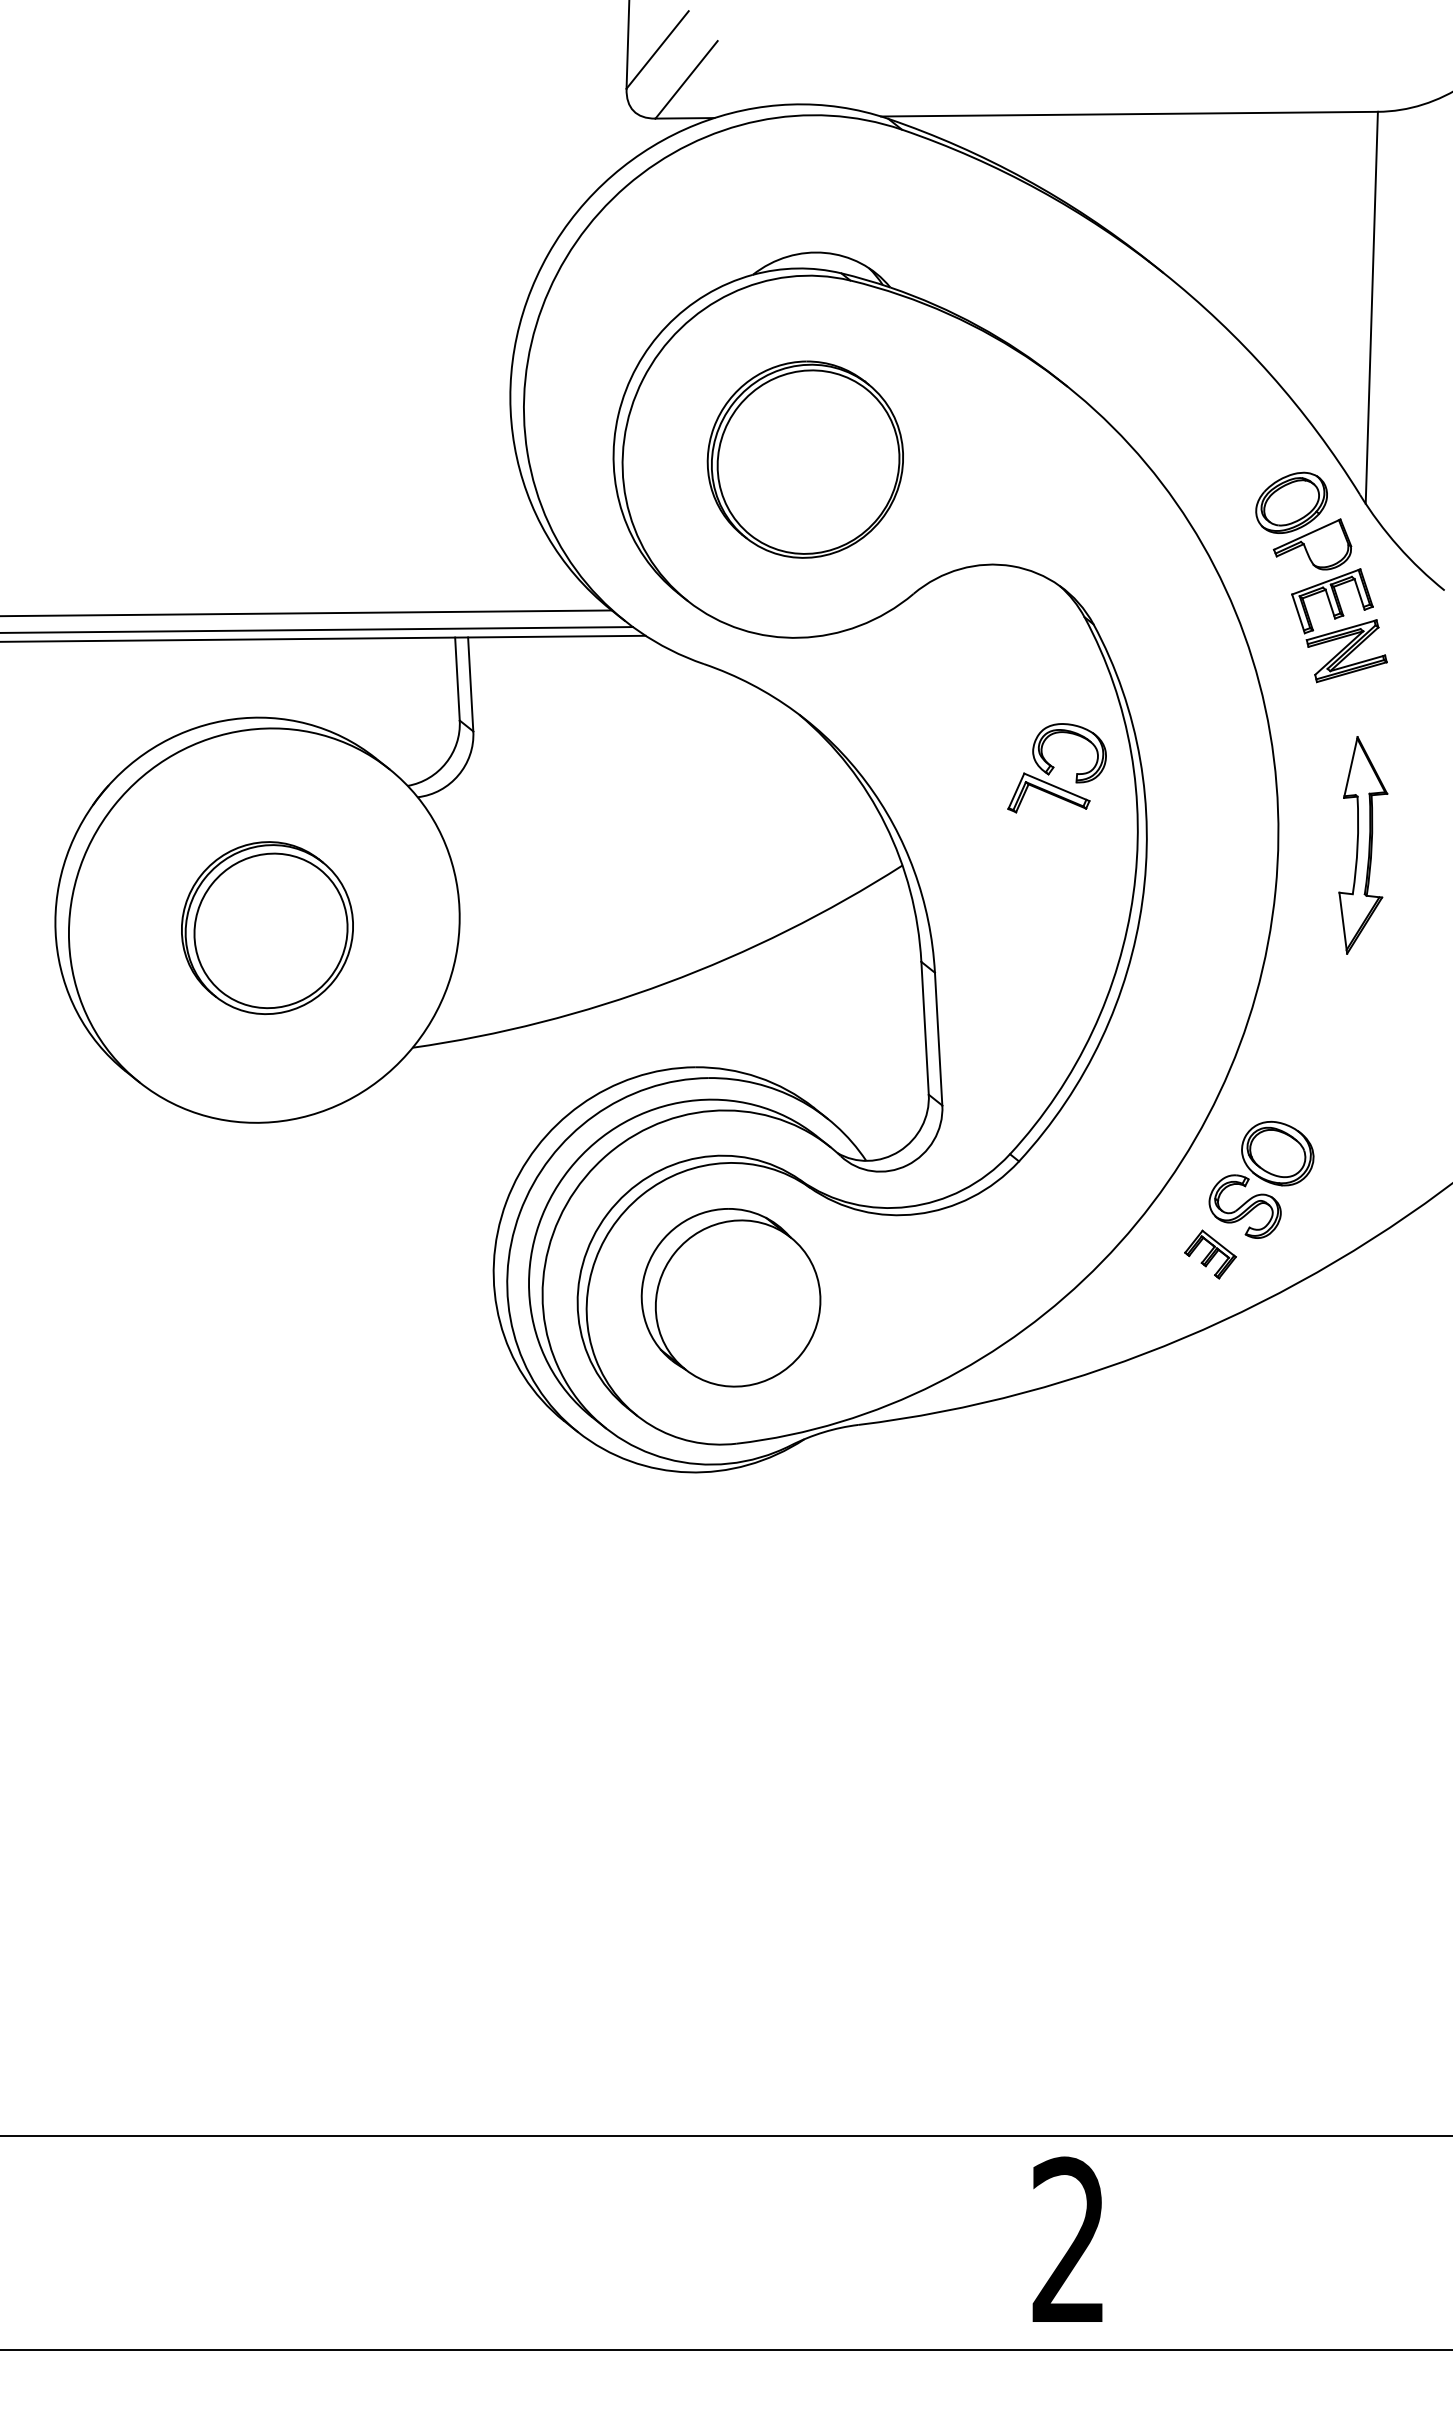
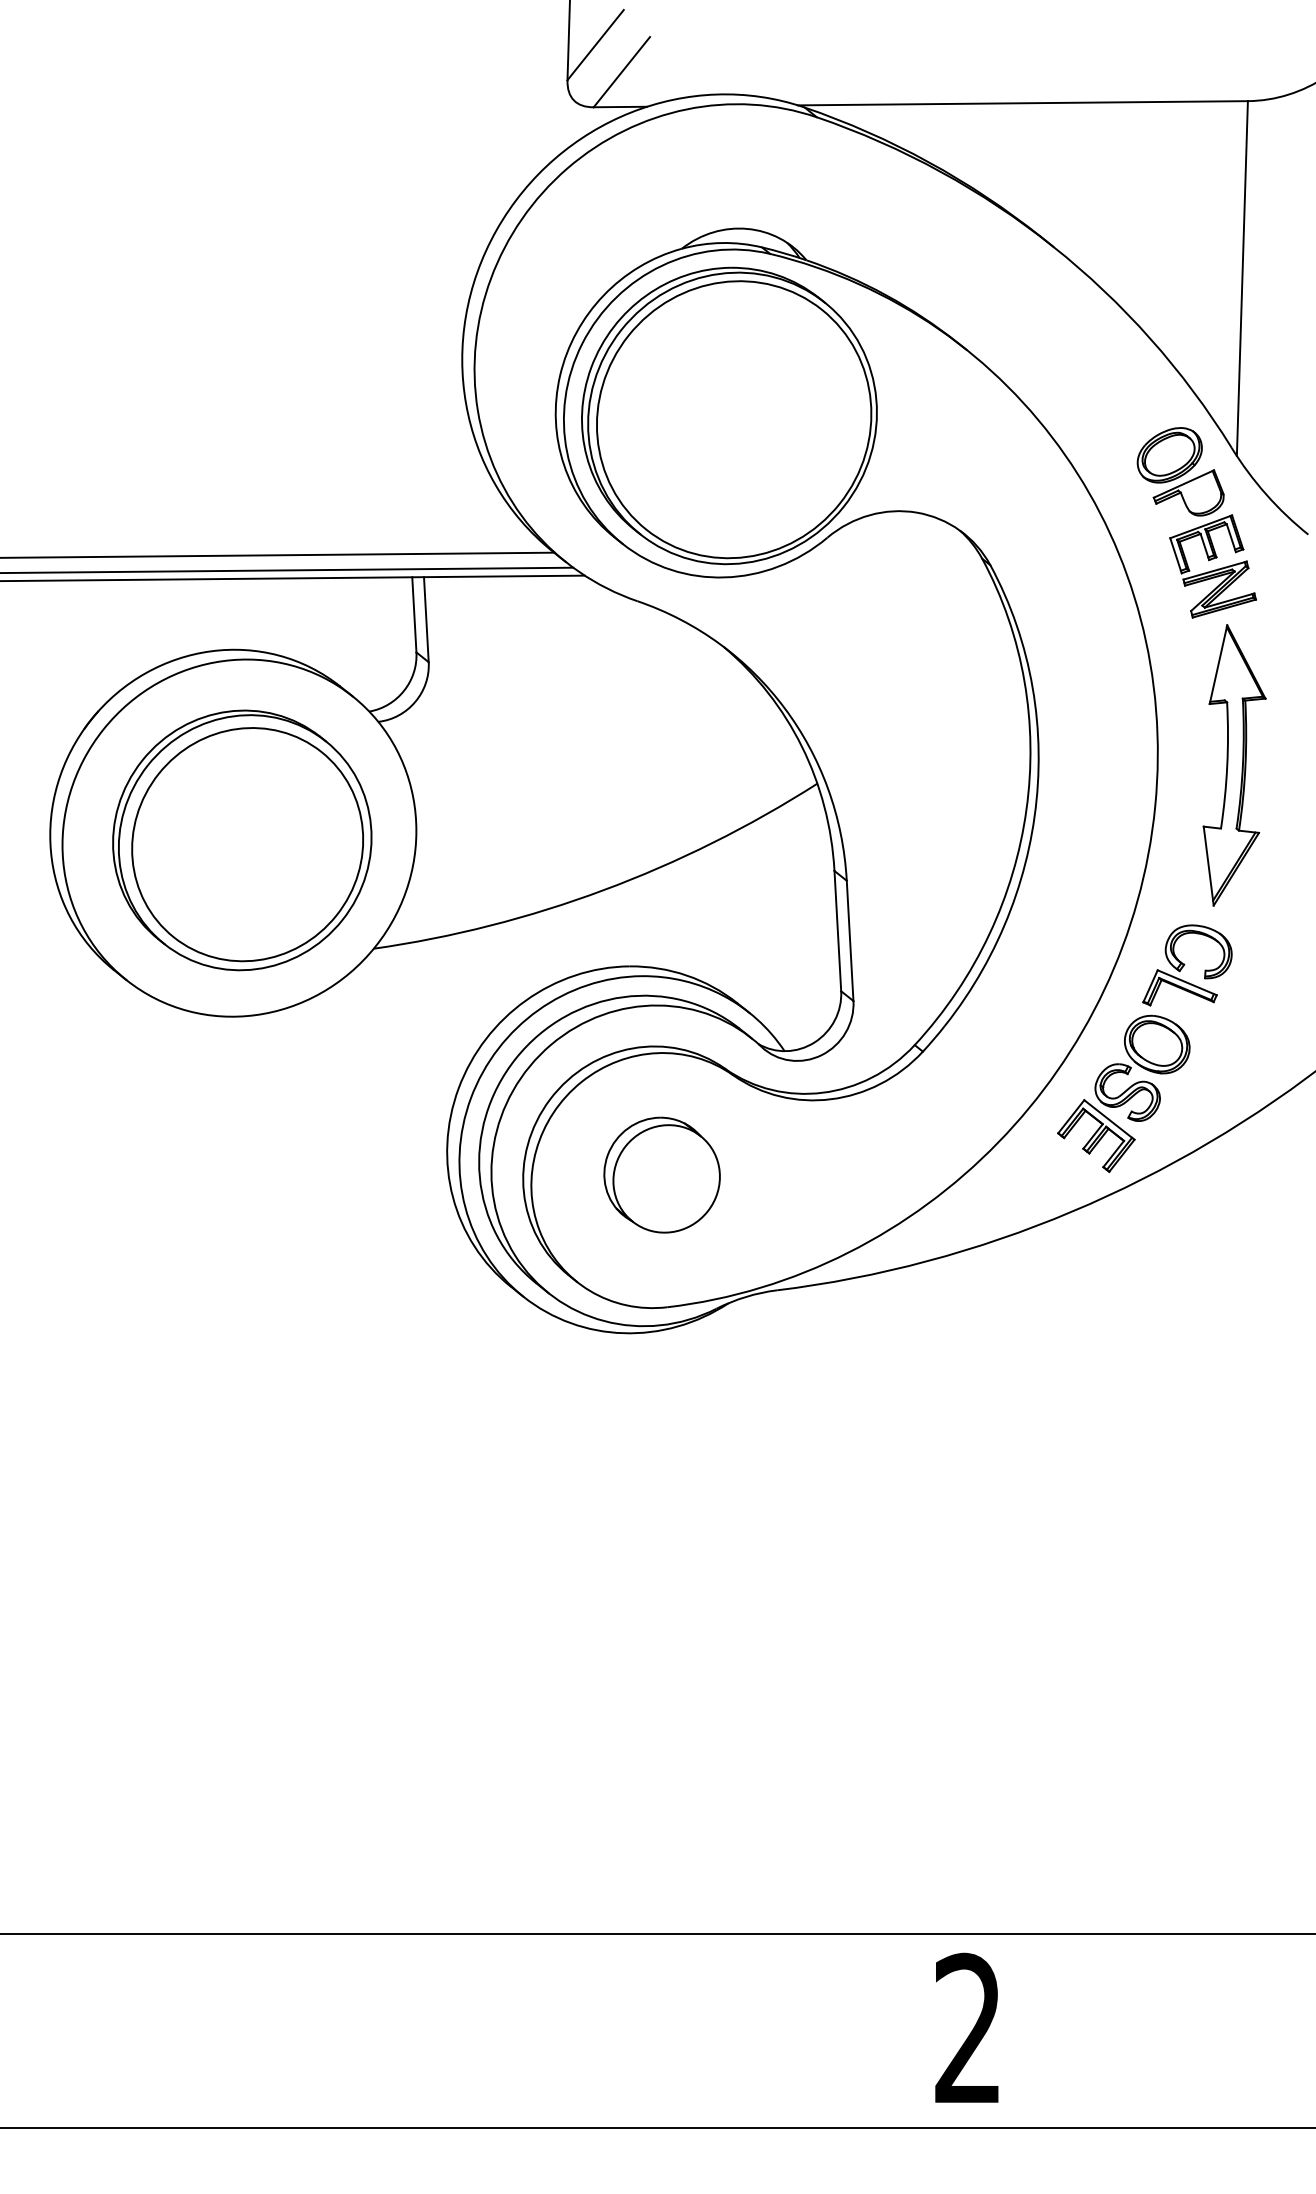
part: (805, 459) -> (729, 415), size x1.67
part: (1056, 768) -> (1186, 965), moved
part: (1363, 845) -> (1234, 765), size x1.43
part: (267, 927) -> (242, 839), size x1.67
part: (1210, 1254) -> (1096, 1135), size x1.67
part: (730, 1297) -> (661, 1174), size x0.71

